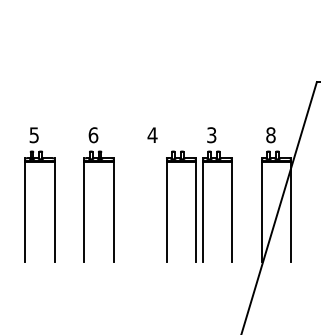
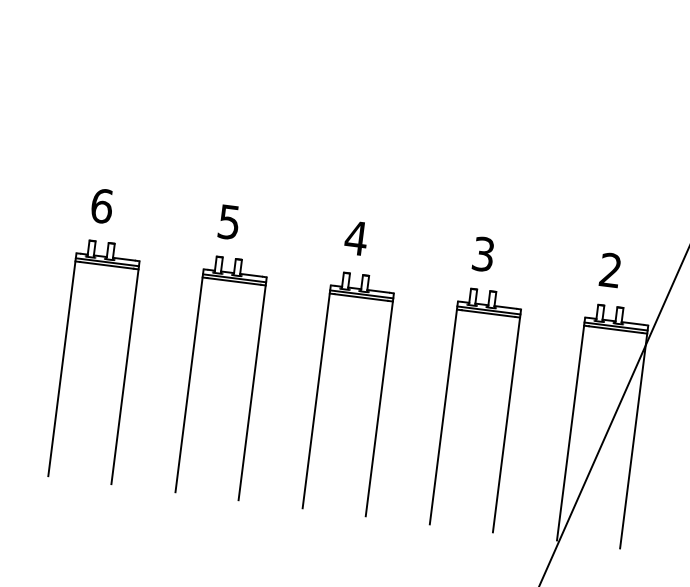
text: (34, 135) -> (102, 206), 5 -> 6
text: (93, 135) -> (229, 222), 6 -> 5
text: (270, 135) -> (609, 270), 8 -> 2
part: (167, 206) -> (319, 389), moved

